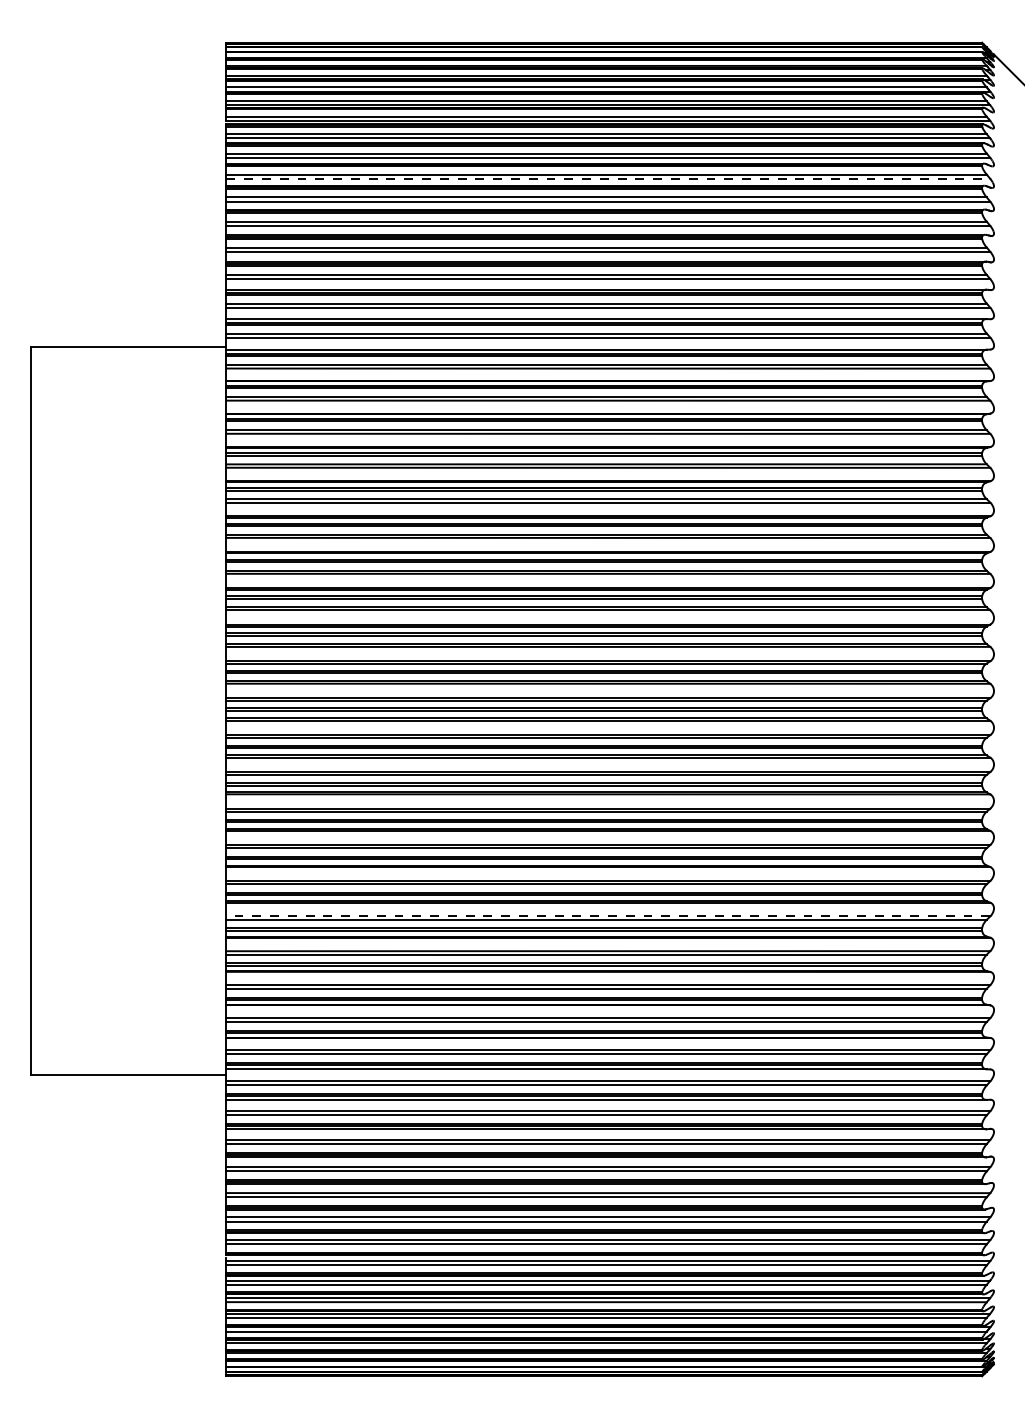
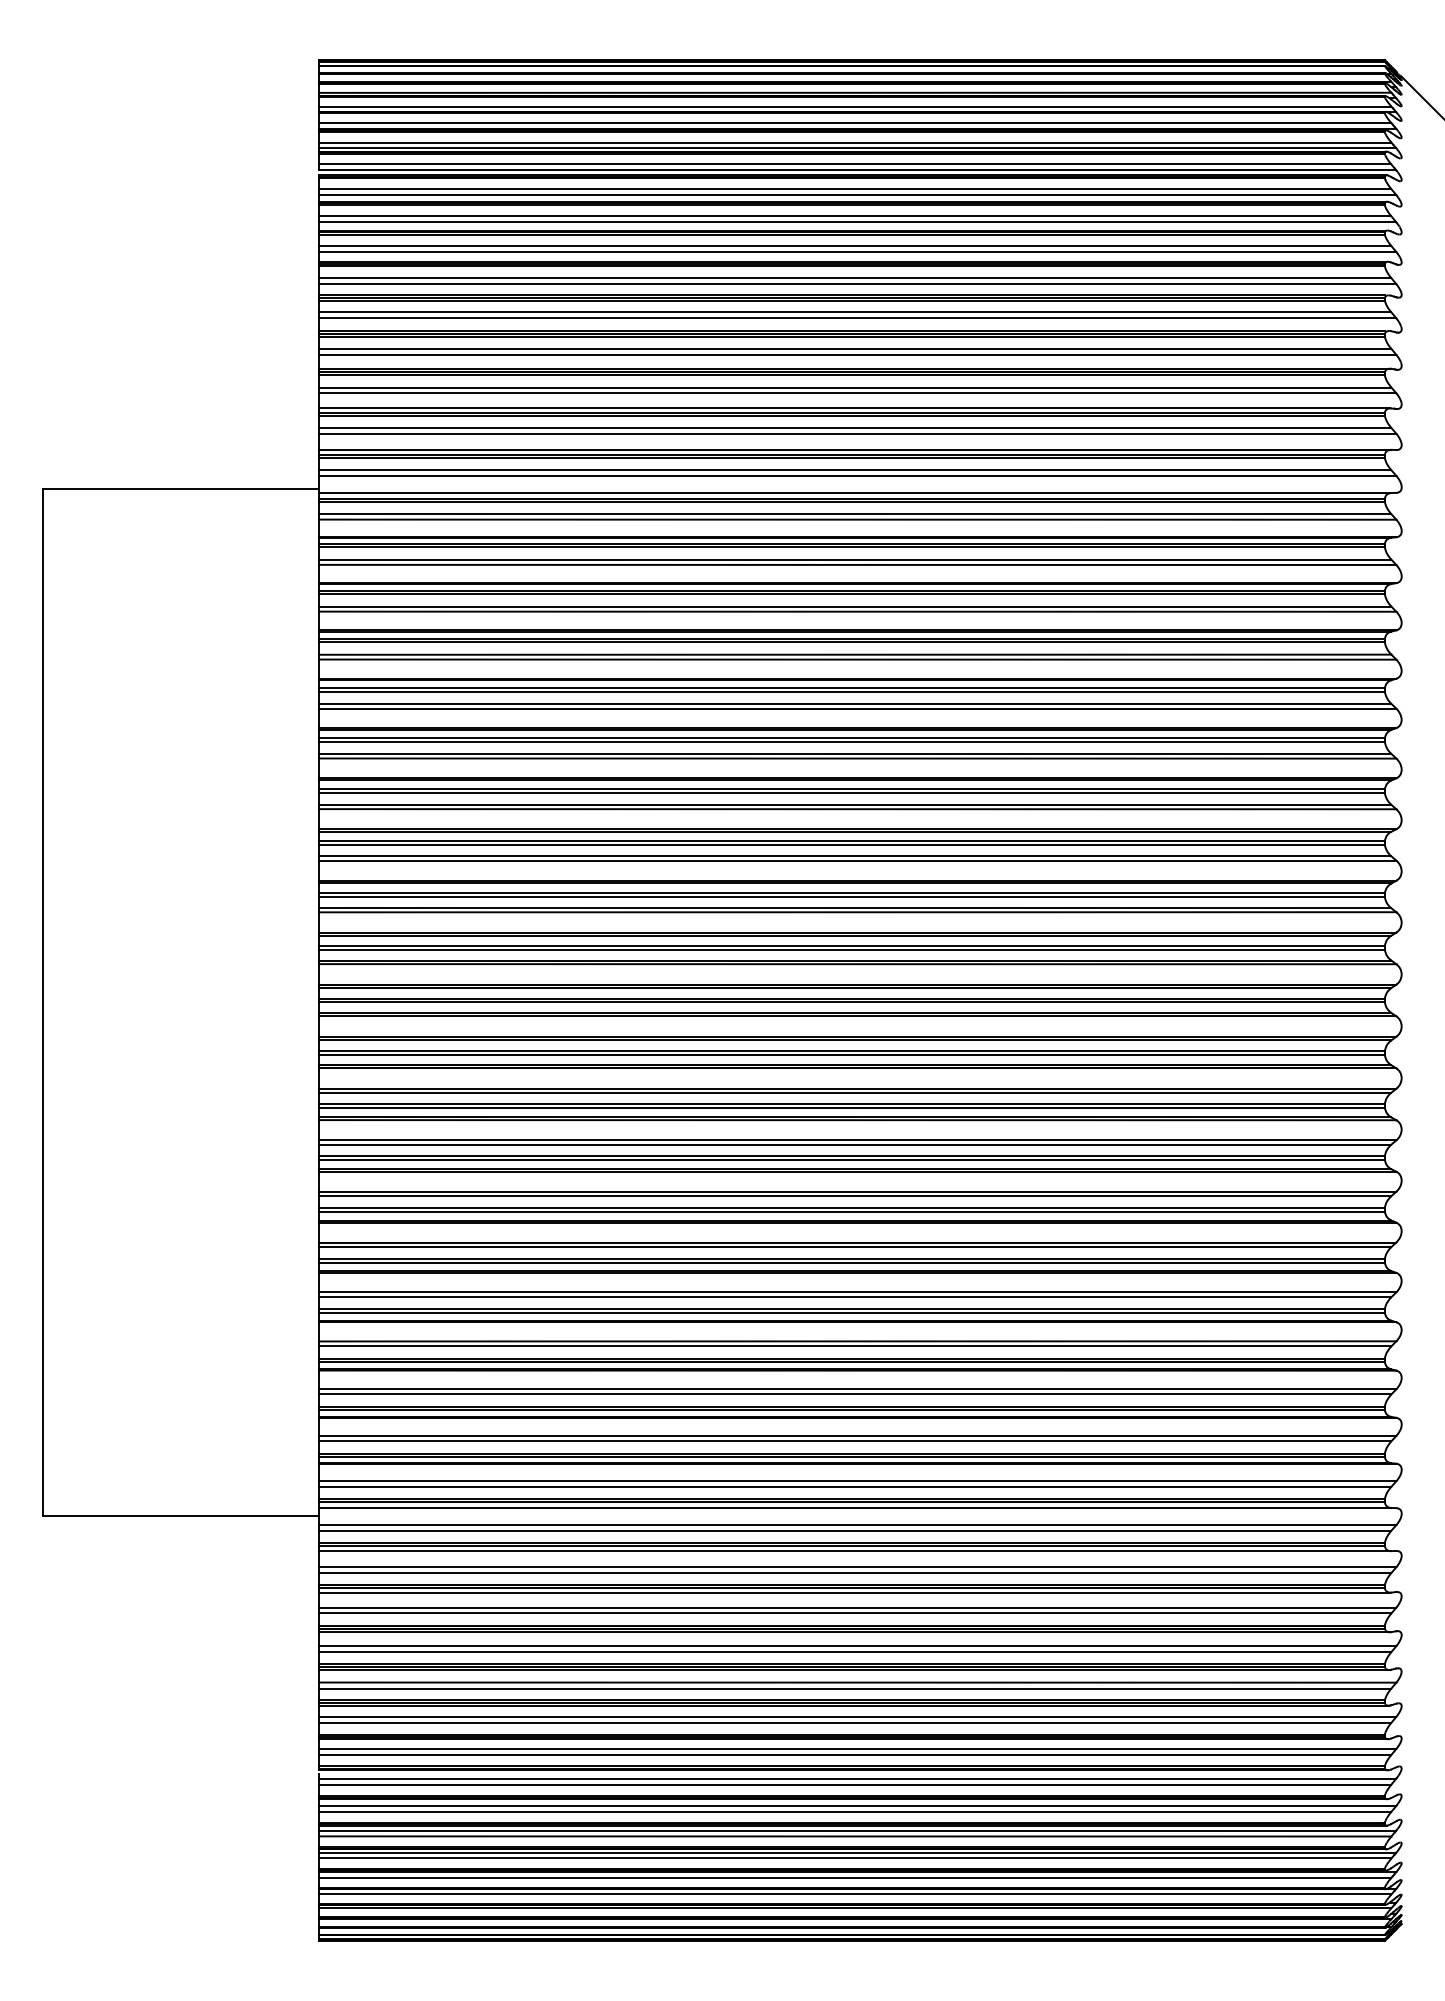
line: (608, 179) -> (857, 252), dashed -> solid
line: (608, 916) -> (857, 1292), dashed -> solid

